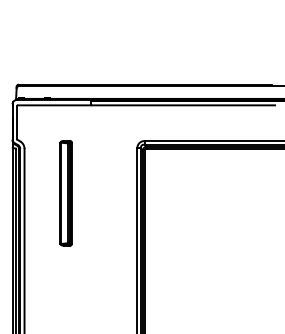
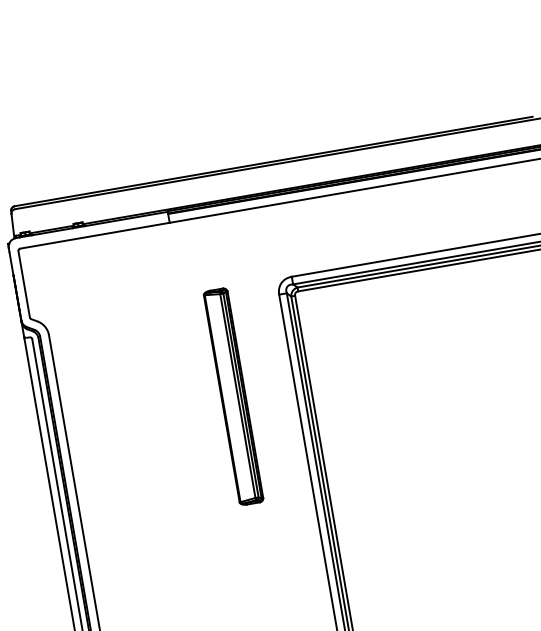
part: (65, 193) -> (232, 397), moved

